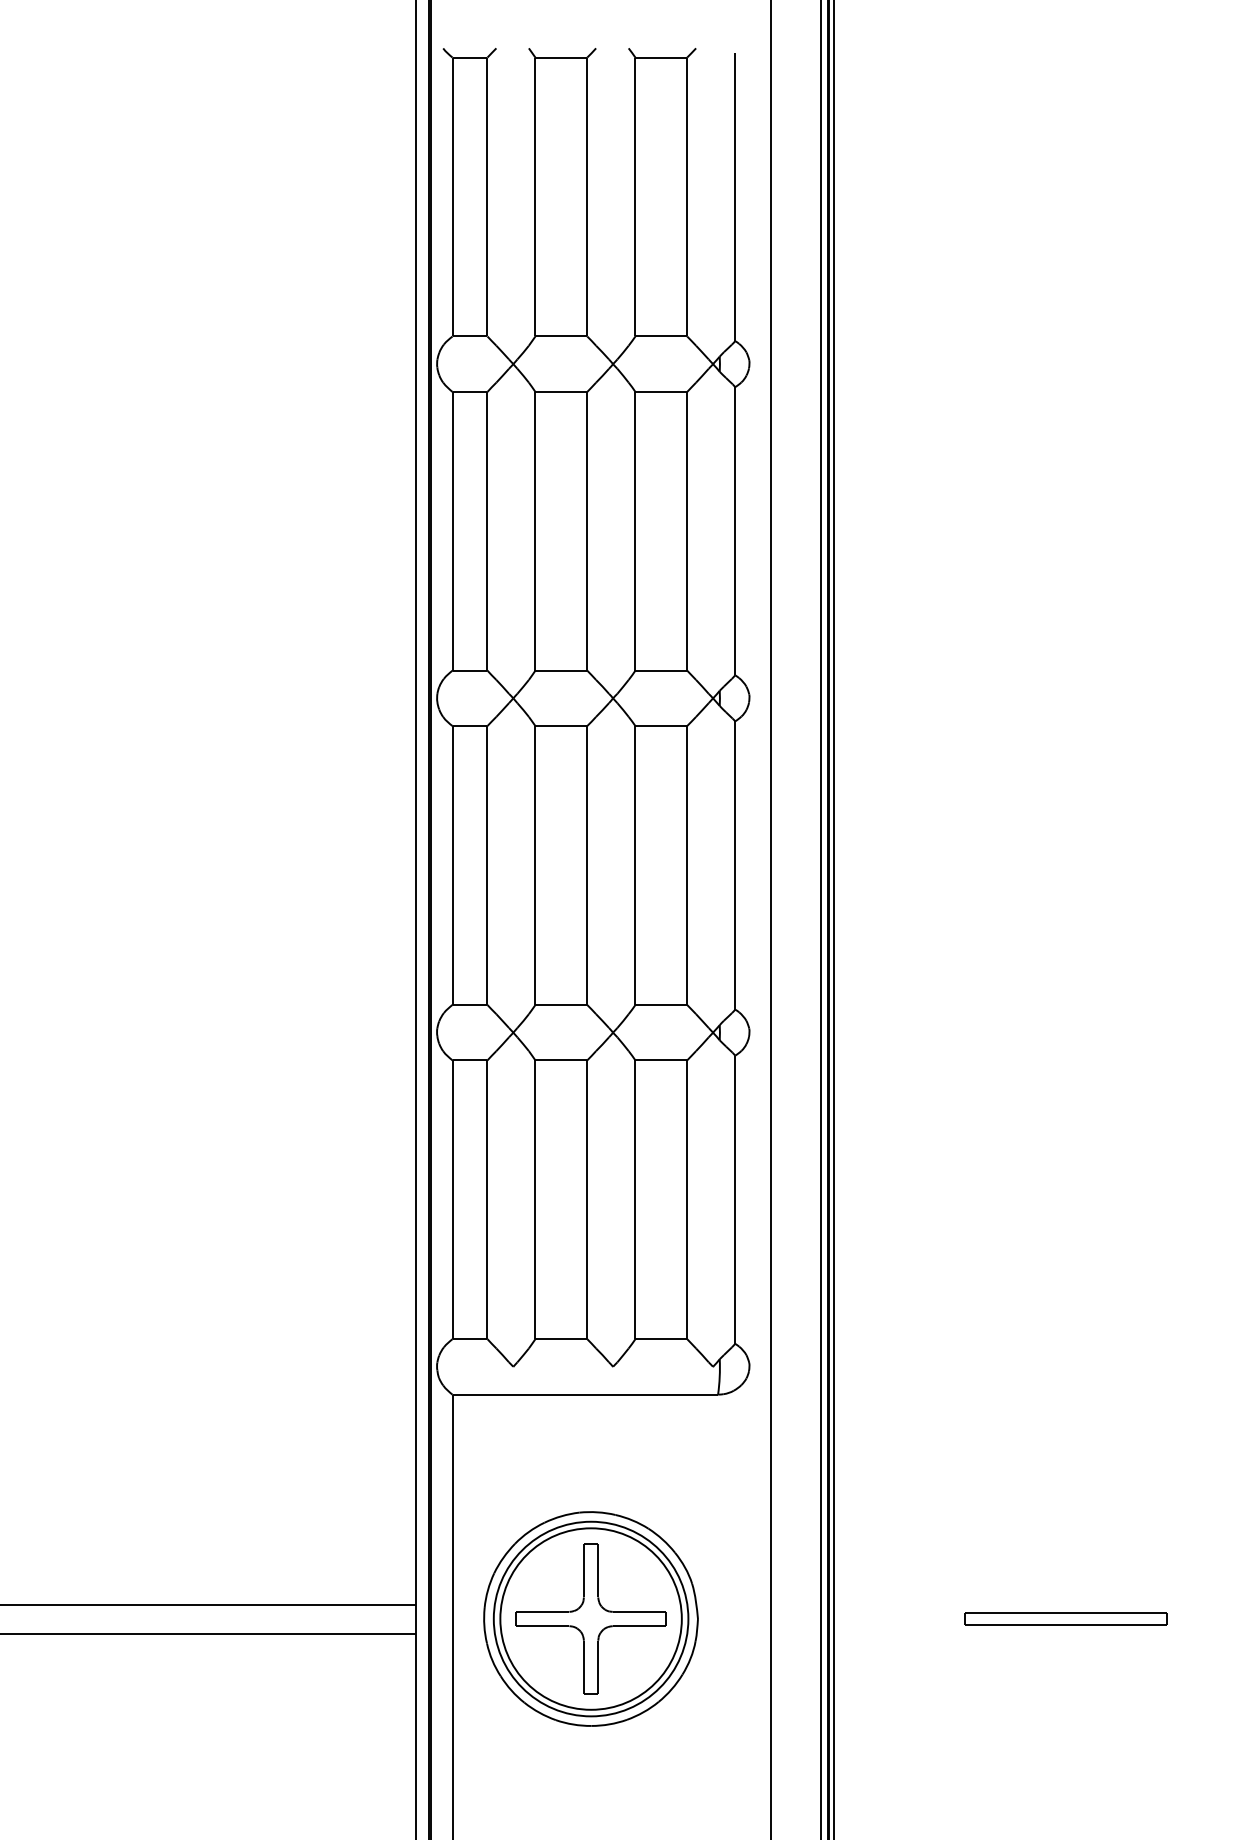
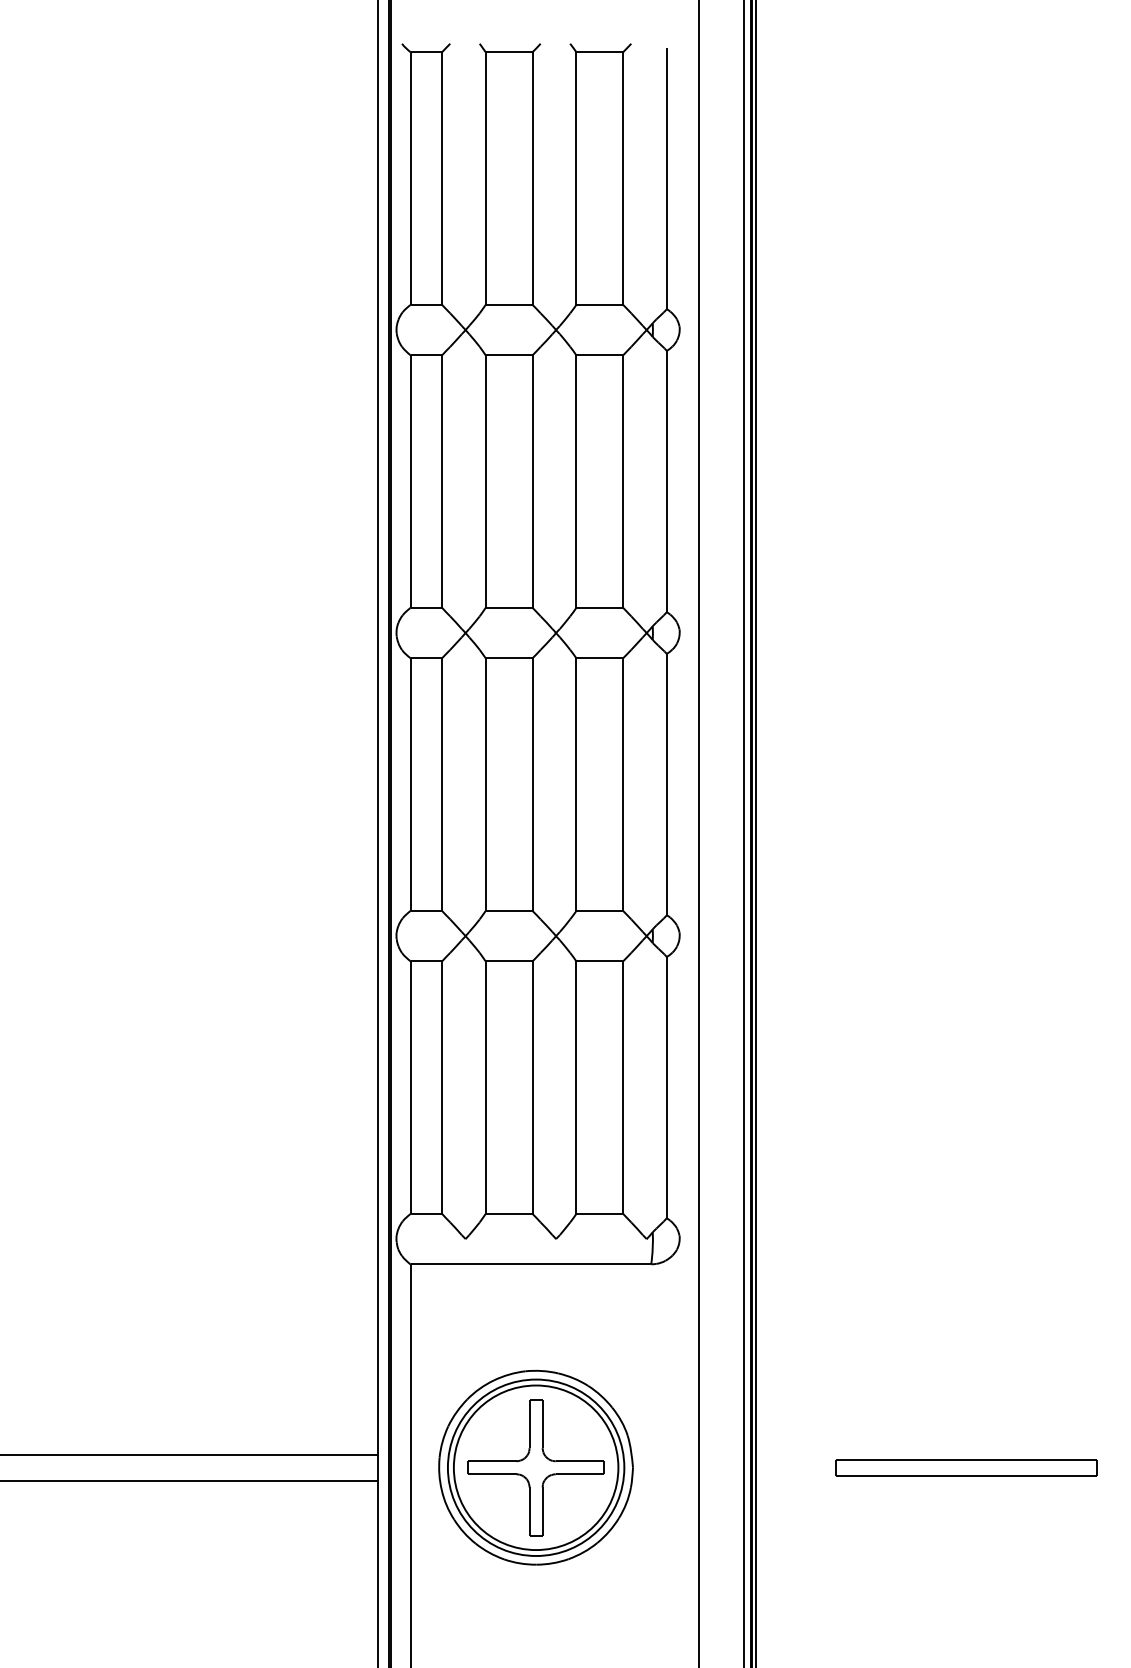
part: (1065, 1618) -> (966, 1467), size x1.43

